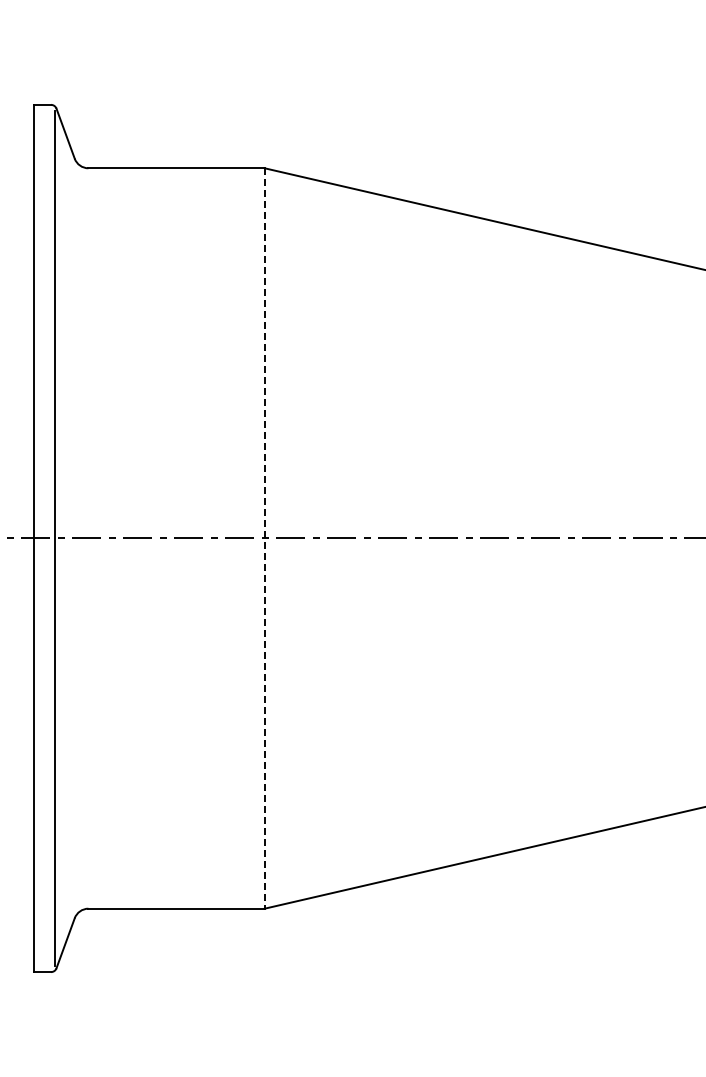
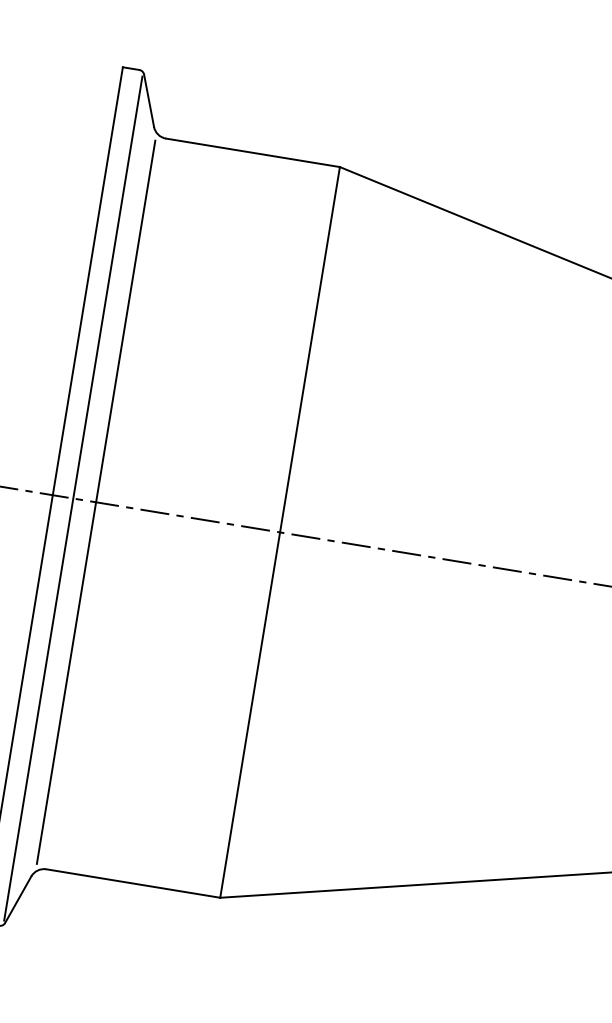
line: (78, 538) -> (96, 502), added
line: (264, 538) -> (279, 532), dashed -> solid

